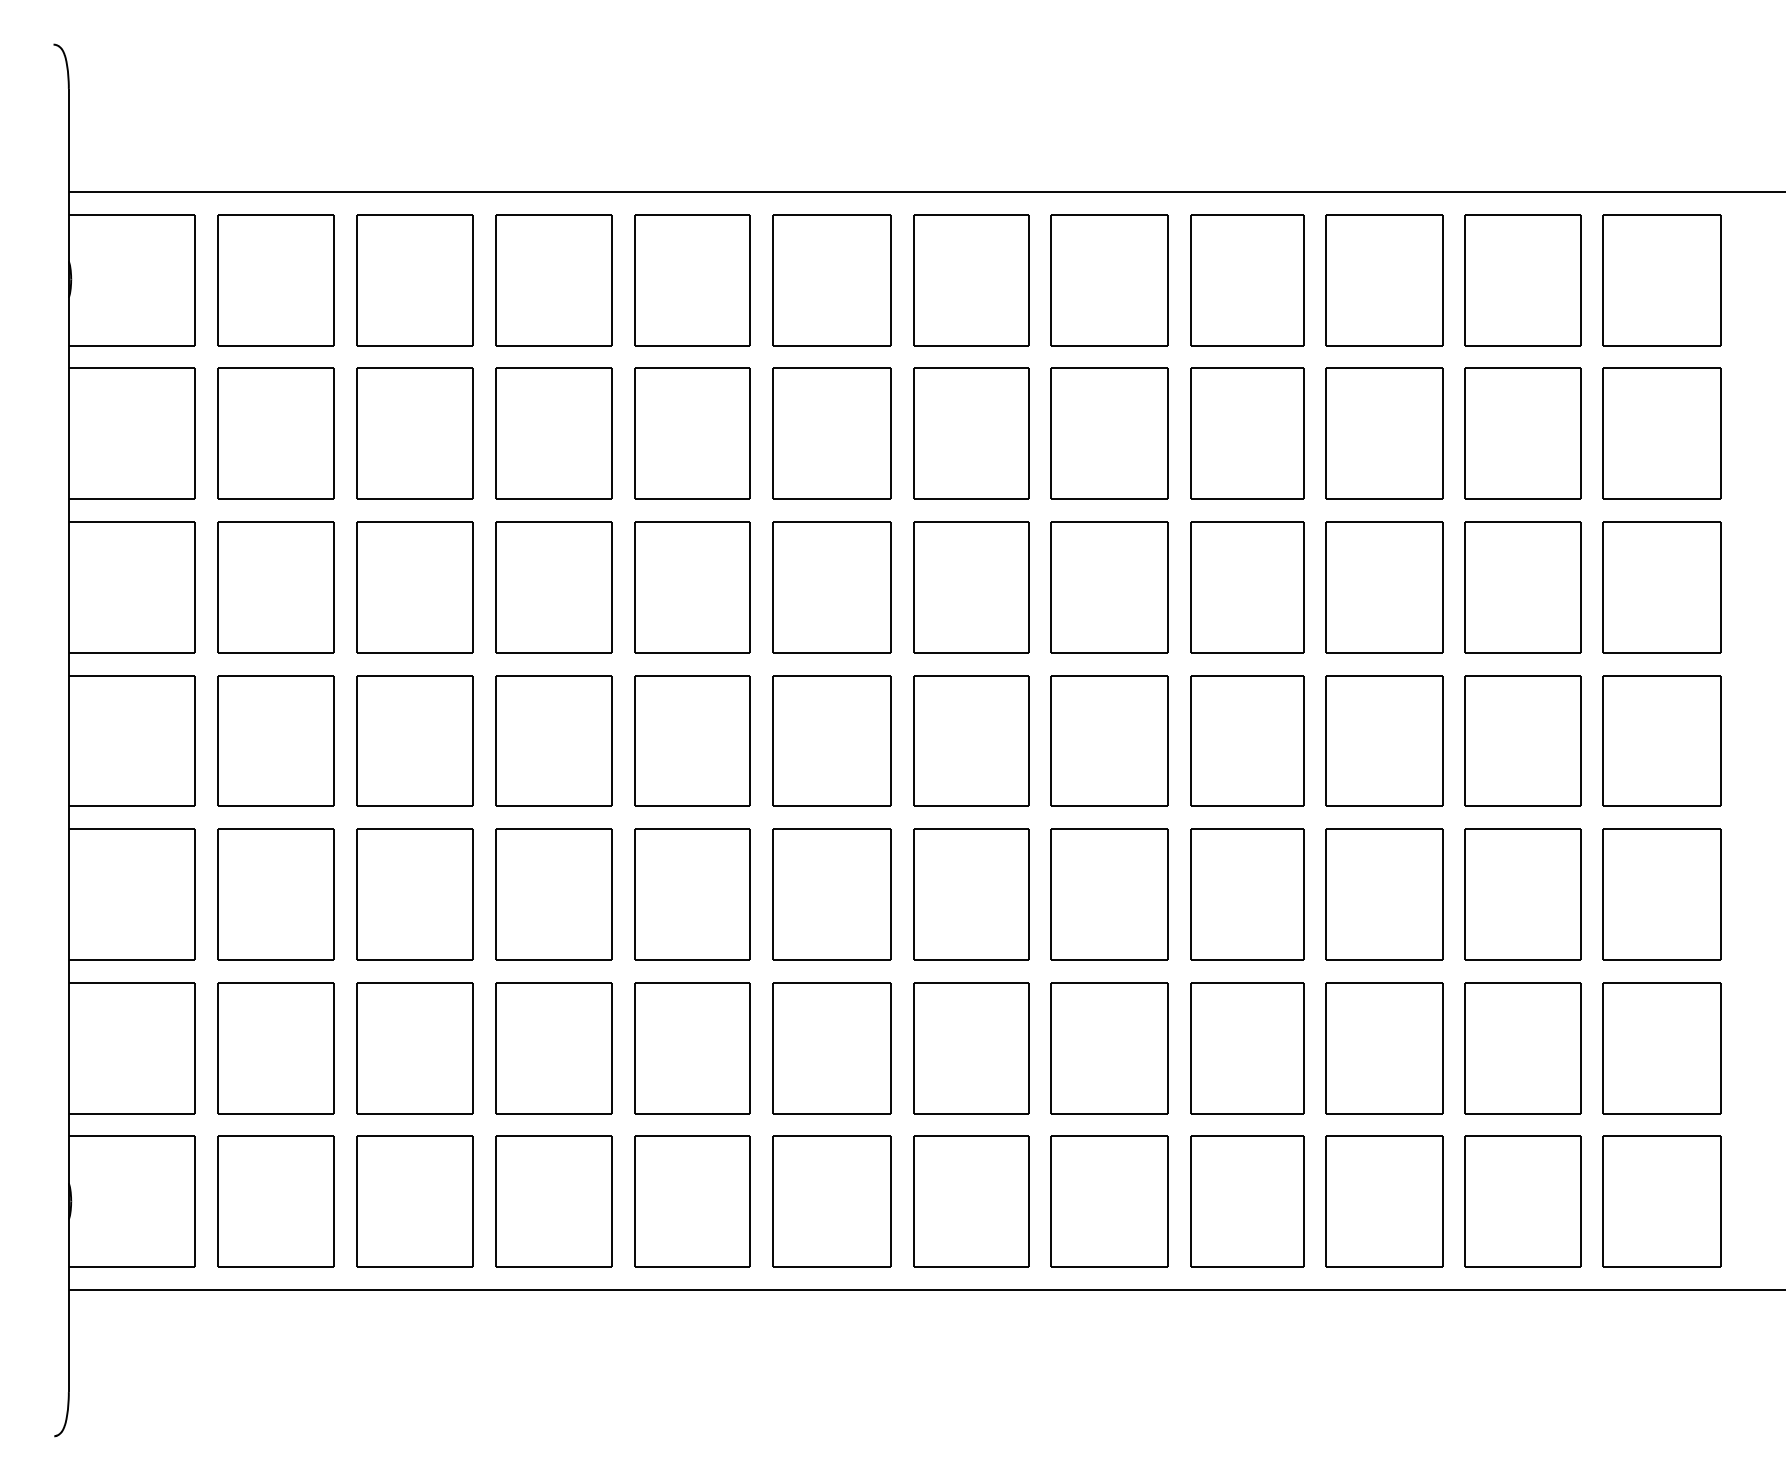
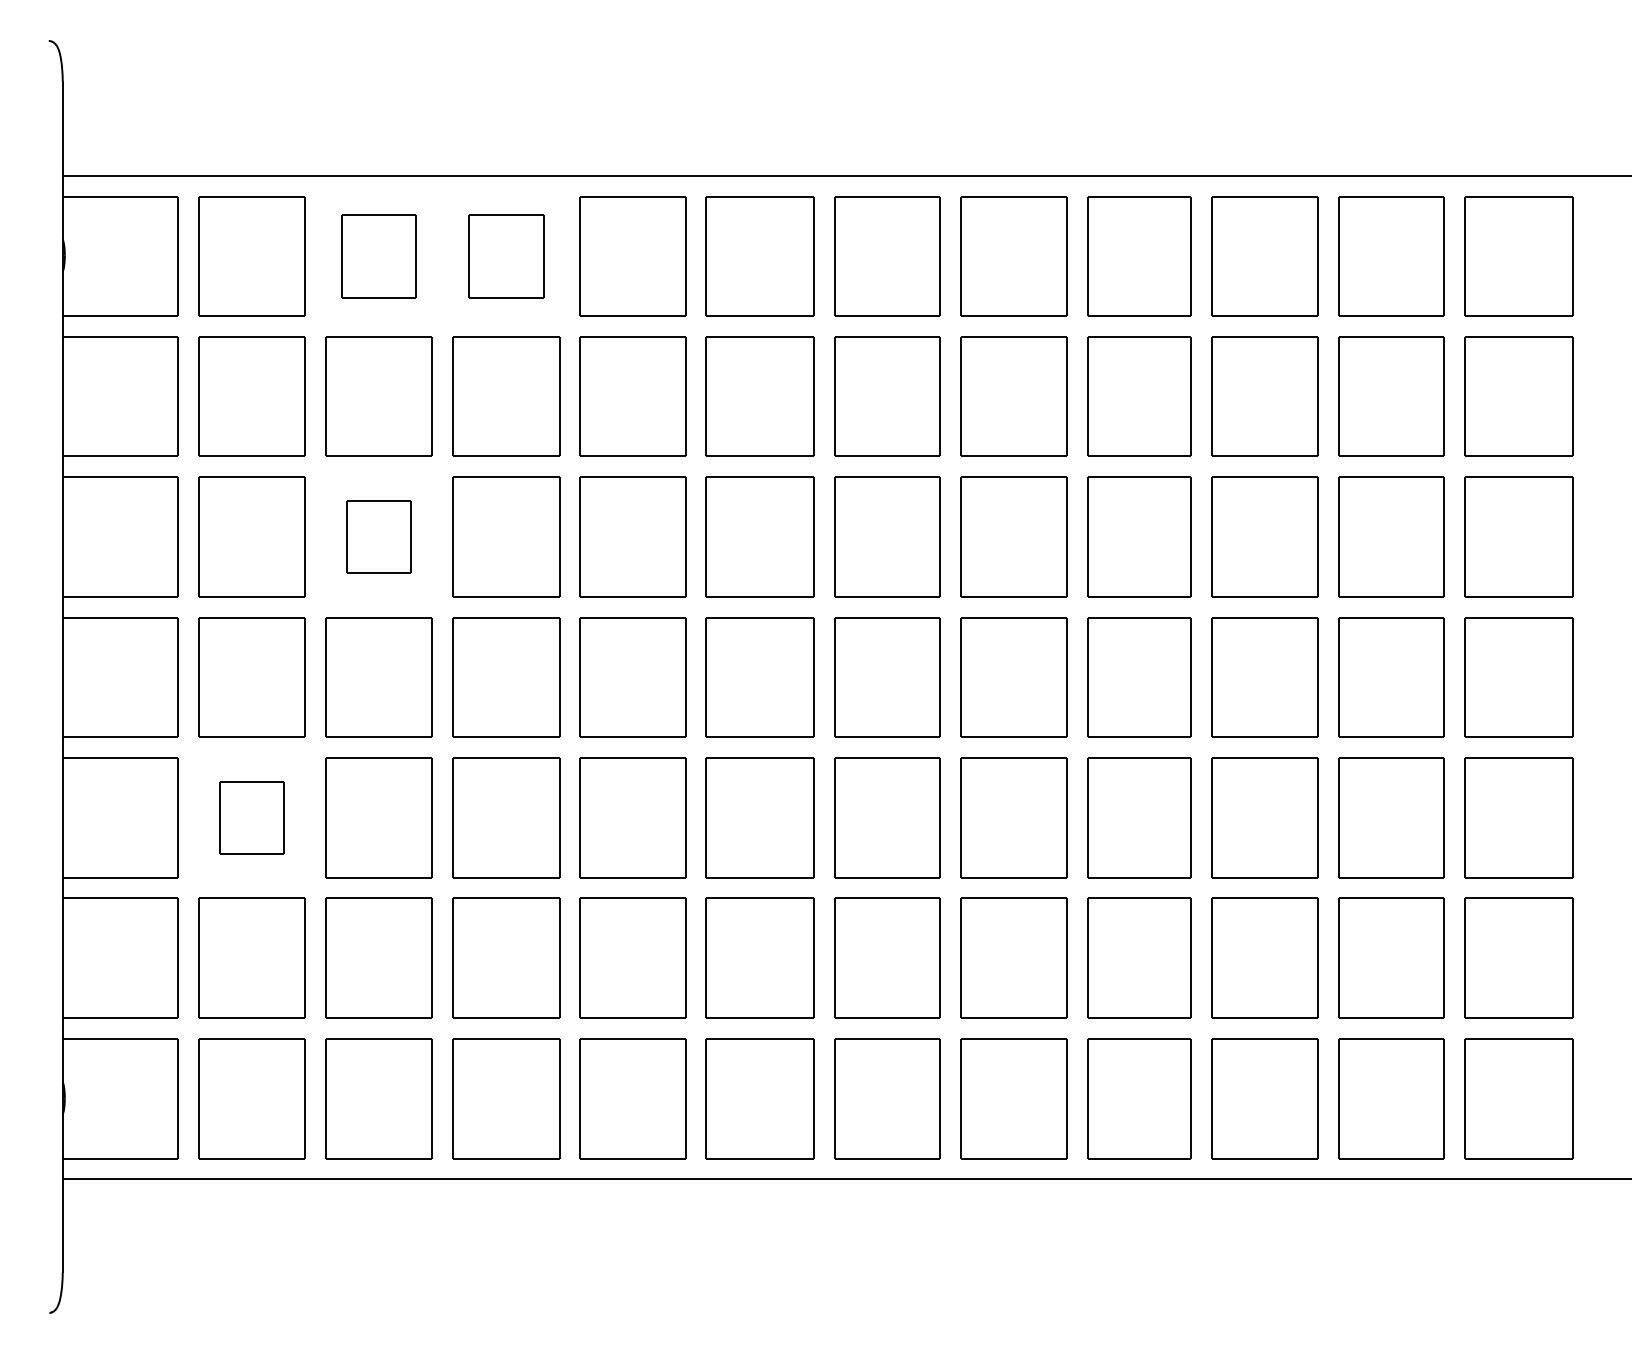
part: (414, 280) -> (378, 256), size x0.7
part: (553, 280) -> (505, 256), size x0.7
part: (414, 587) -> (378, 537), size x0.6
part: (275, 894) -> (251, 817), size x0.6

